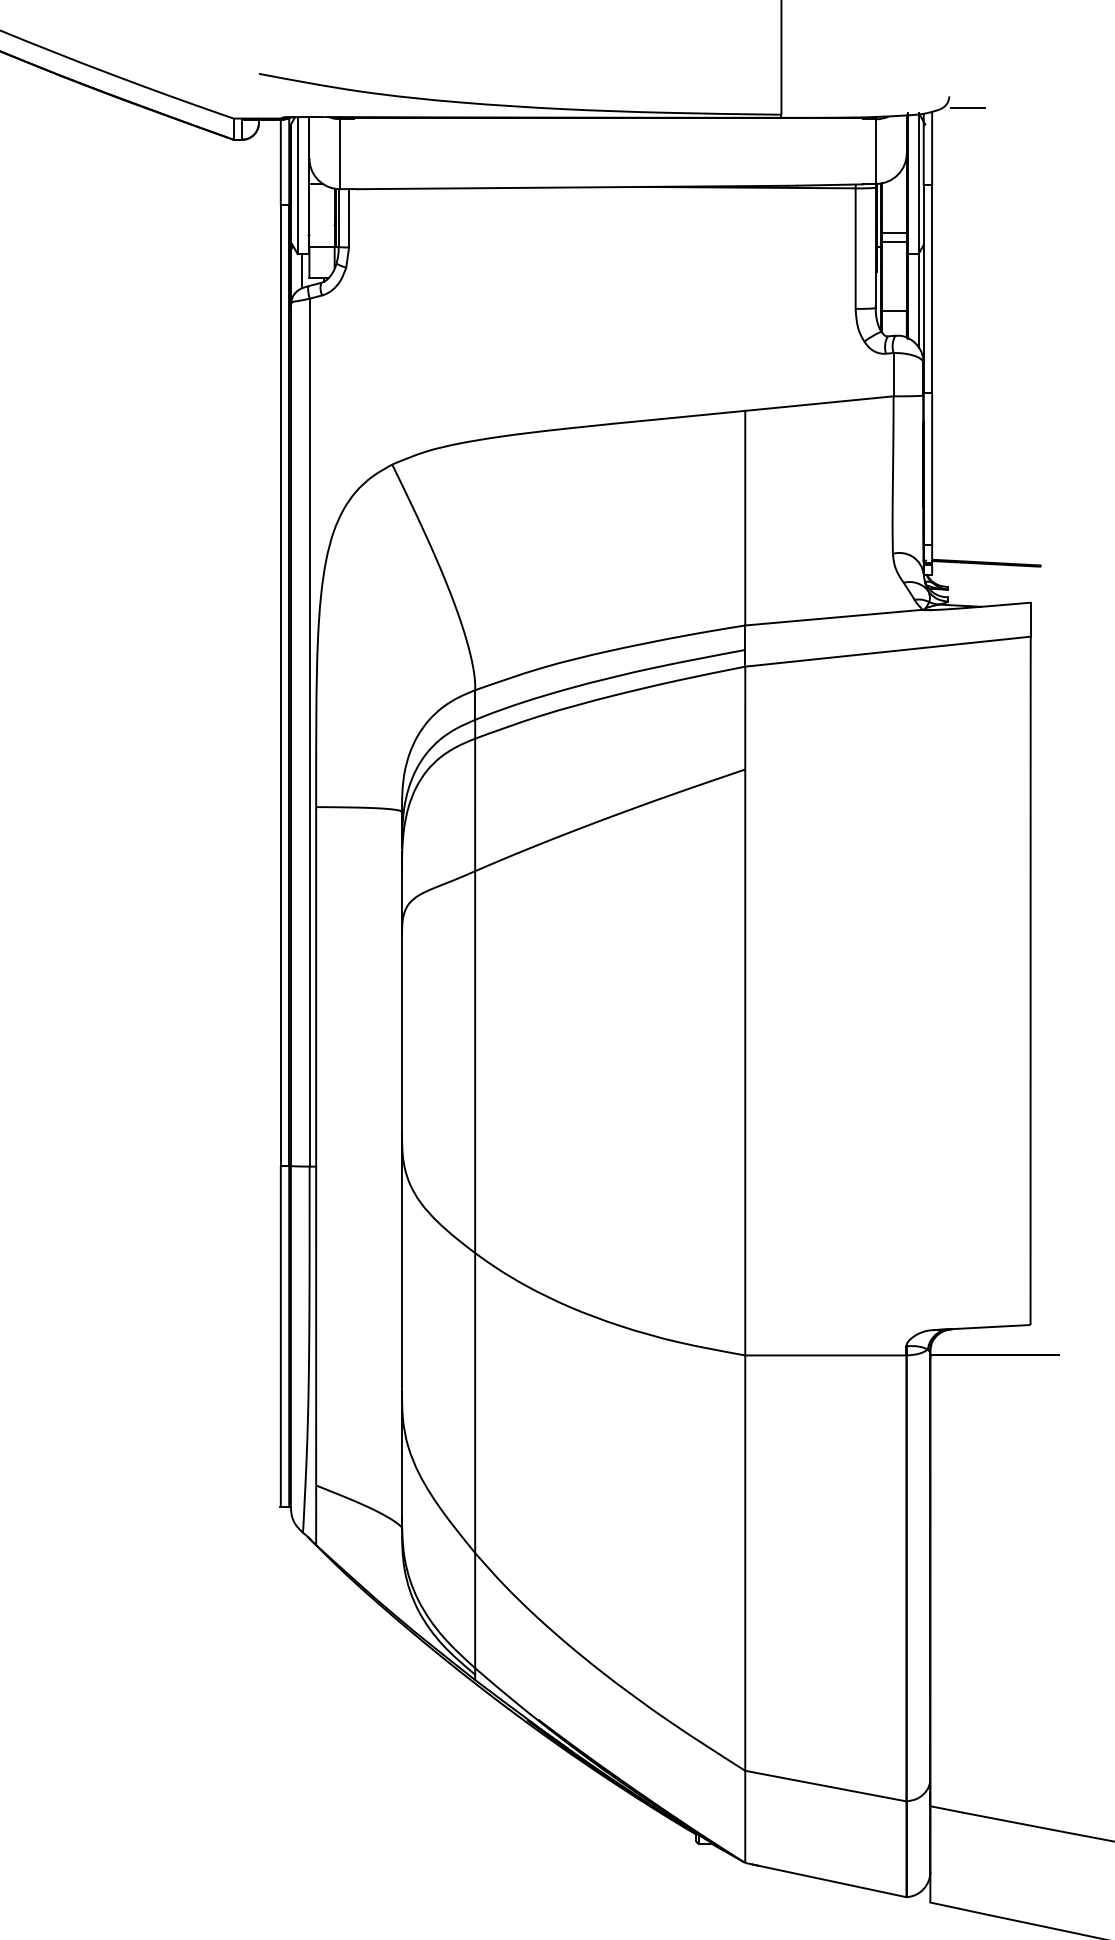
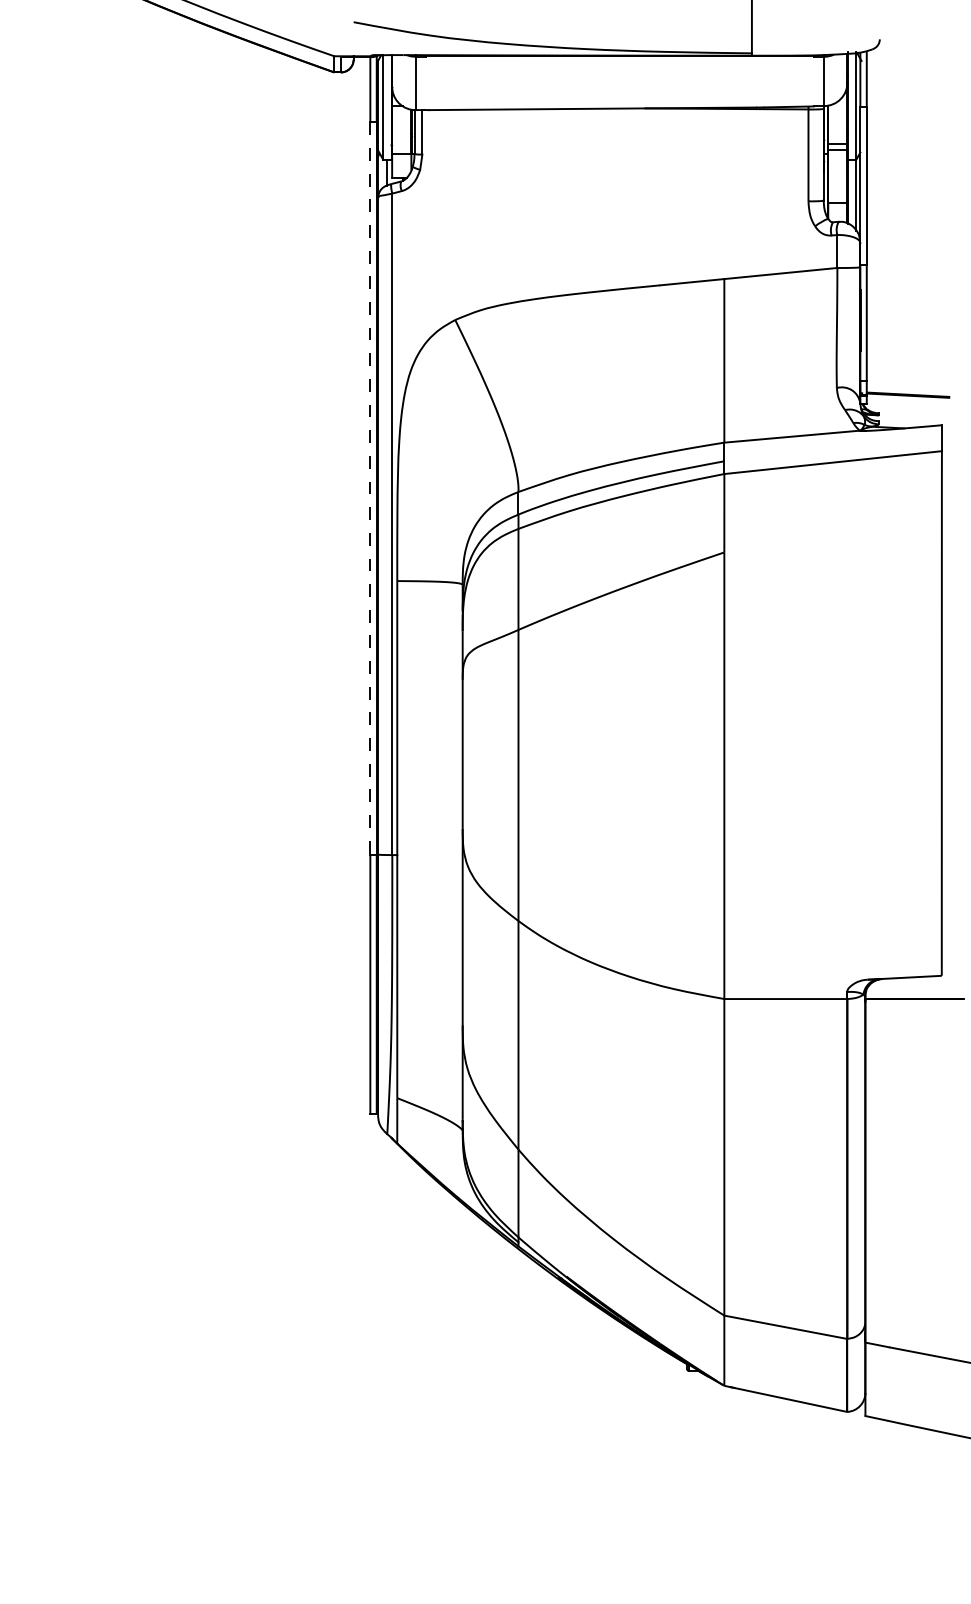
line: (968, 108) -> (894, 48), removed
line: (281, 686) -> (370, 489), solid -> dashed

